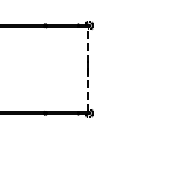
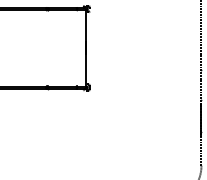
line: (87, 68) -> (85, 47), dashed -> solid

